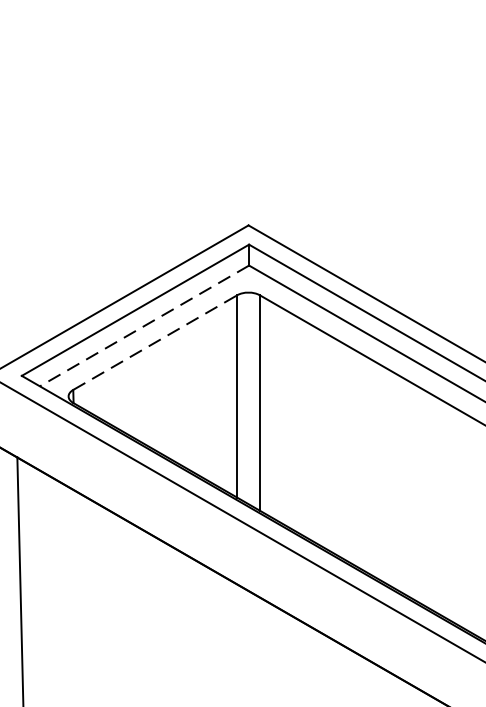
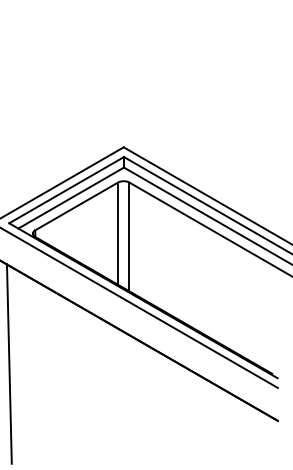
line: (145, 326) -> (71, 198), dashed -> solid
line: (155, 342) -> (76, 206), dashed -> solid

